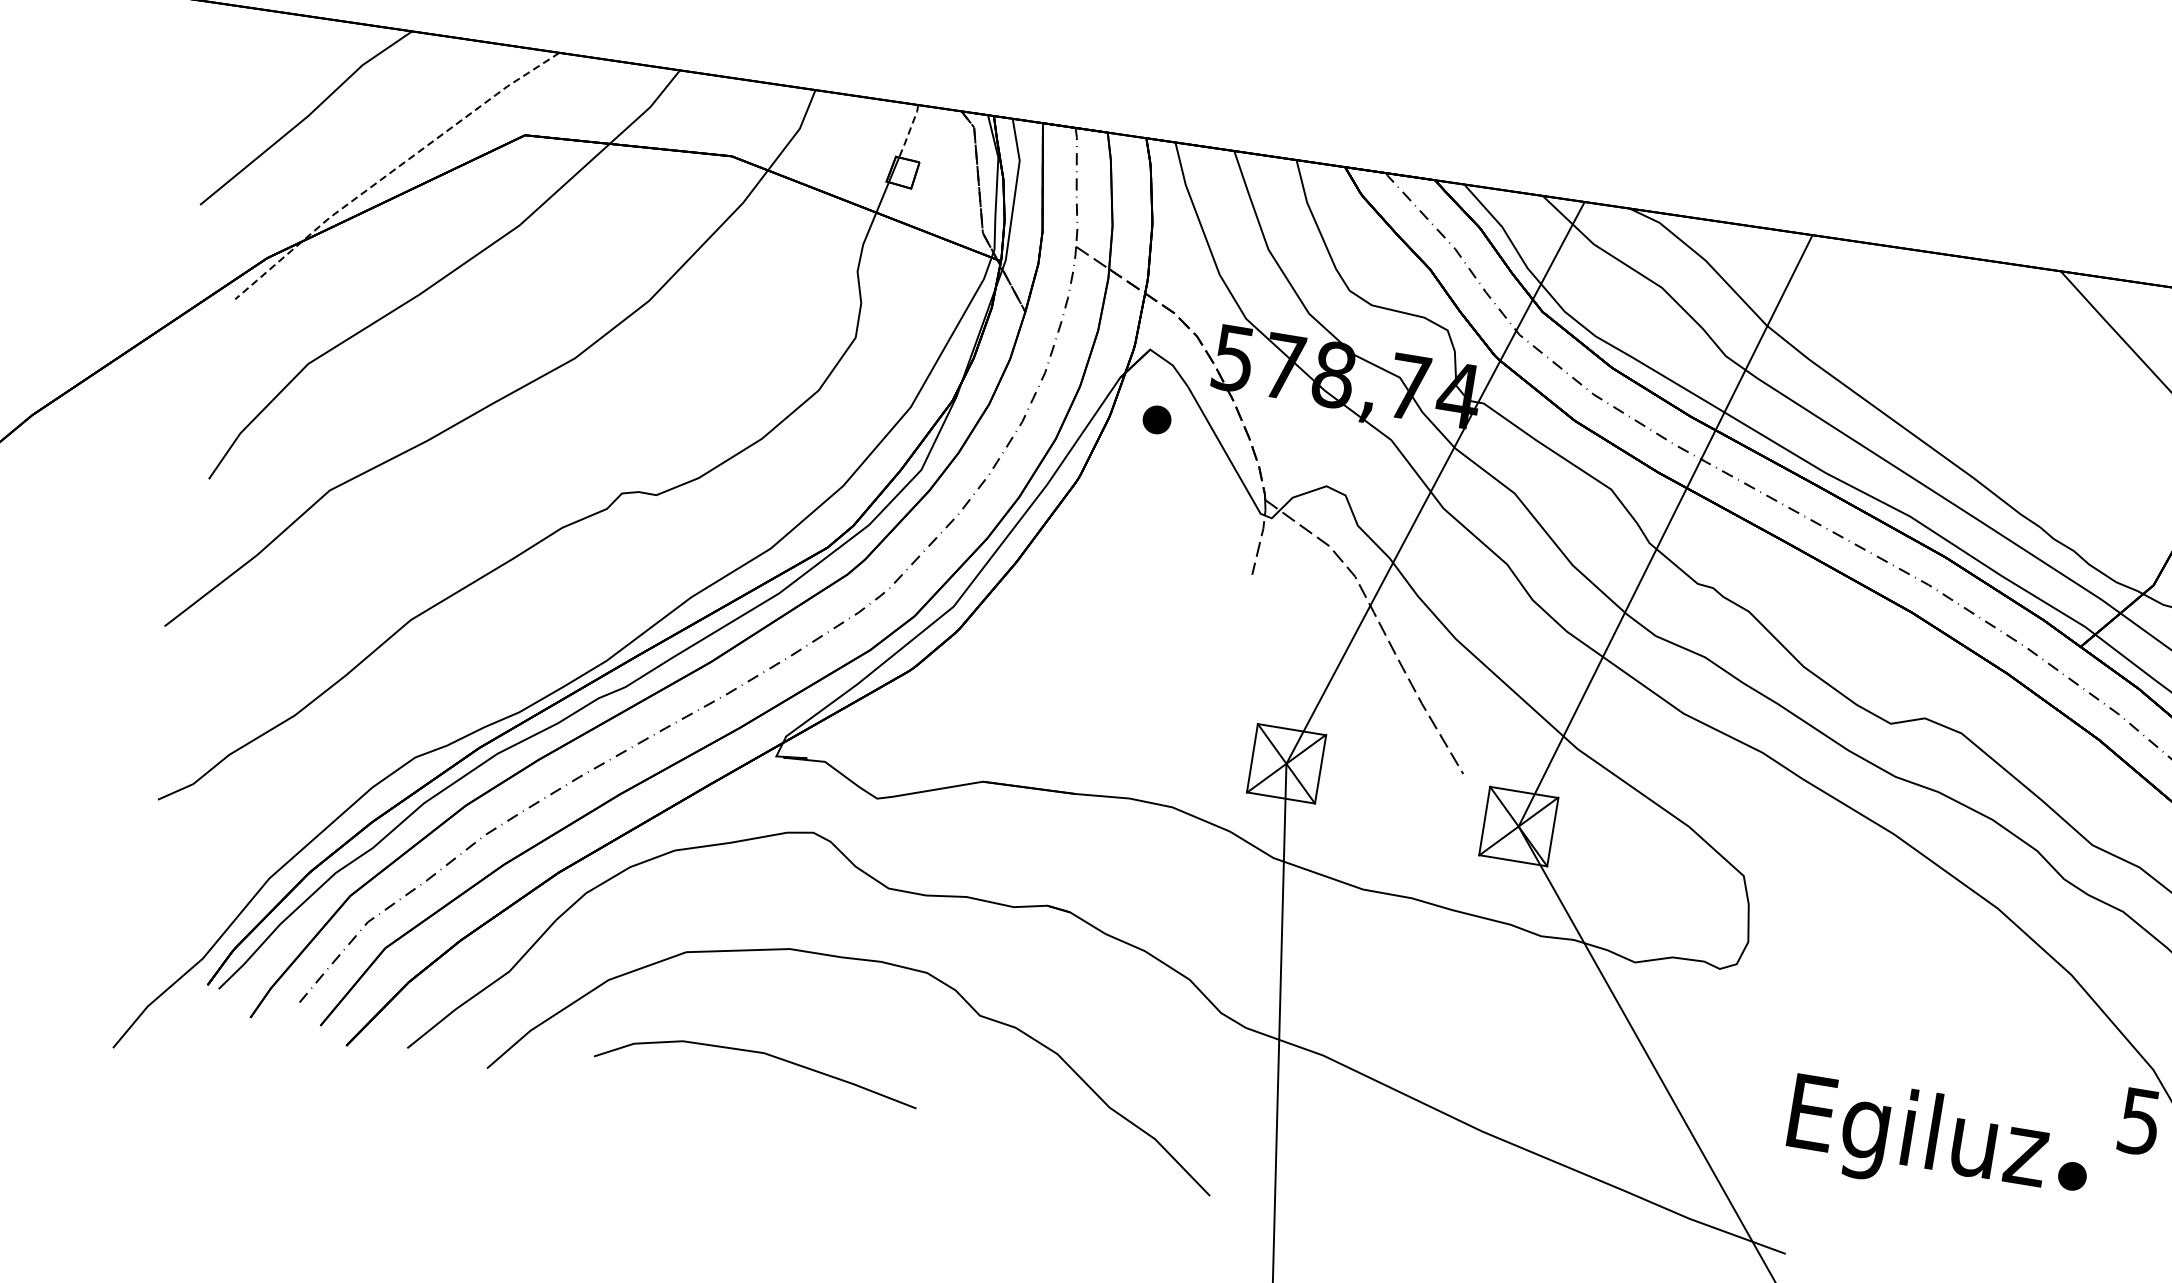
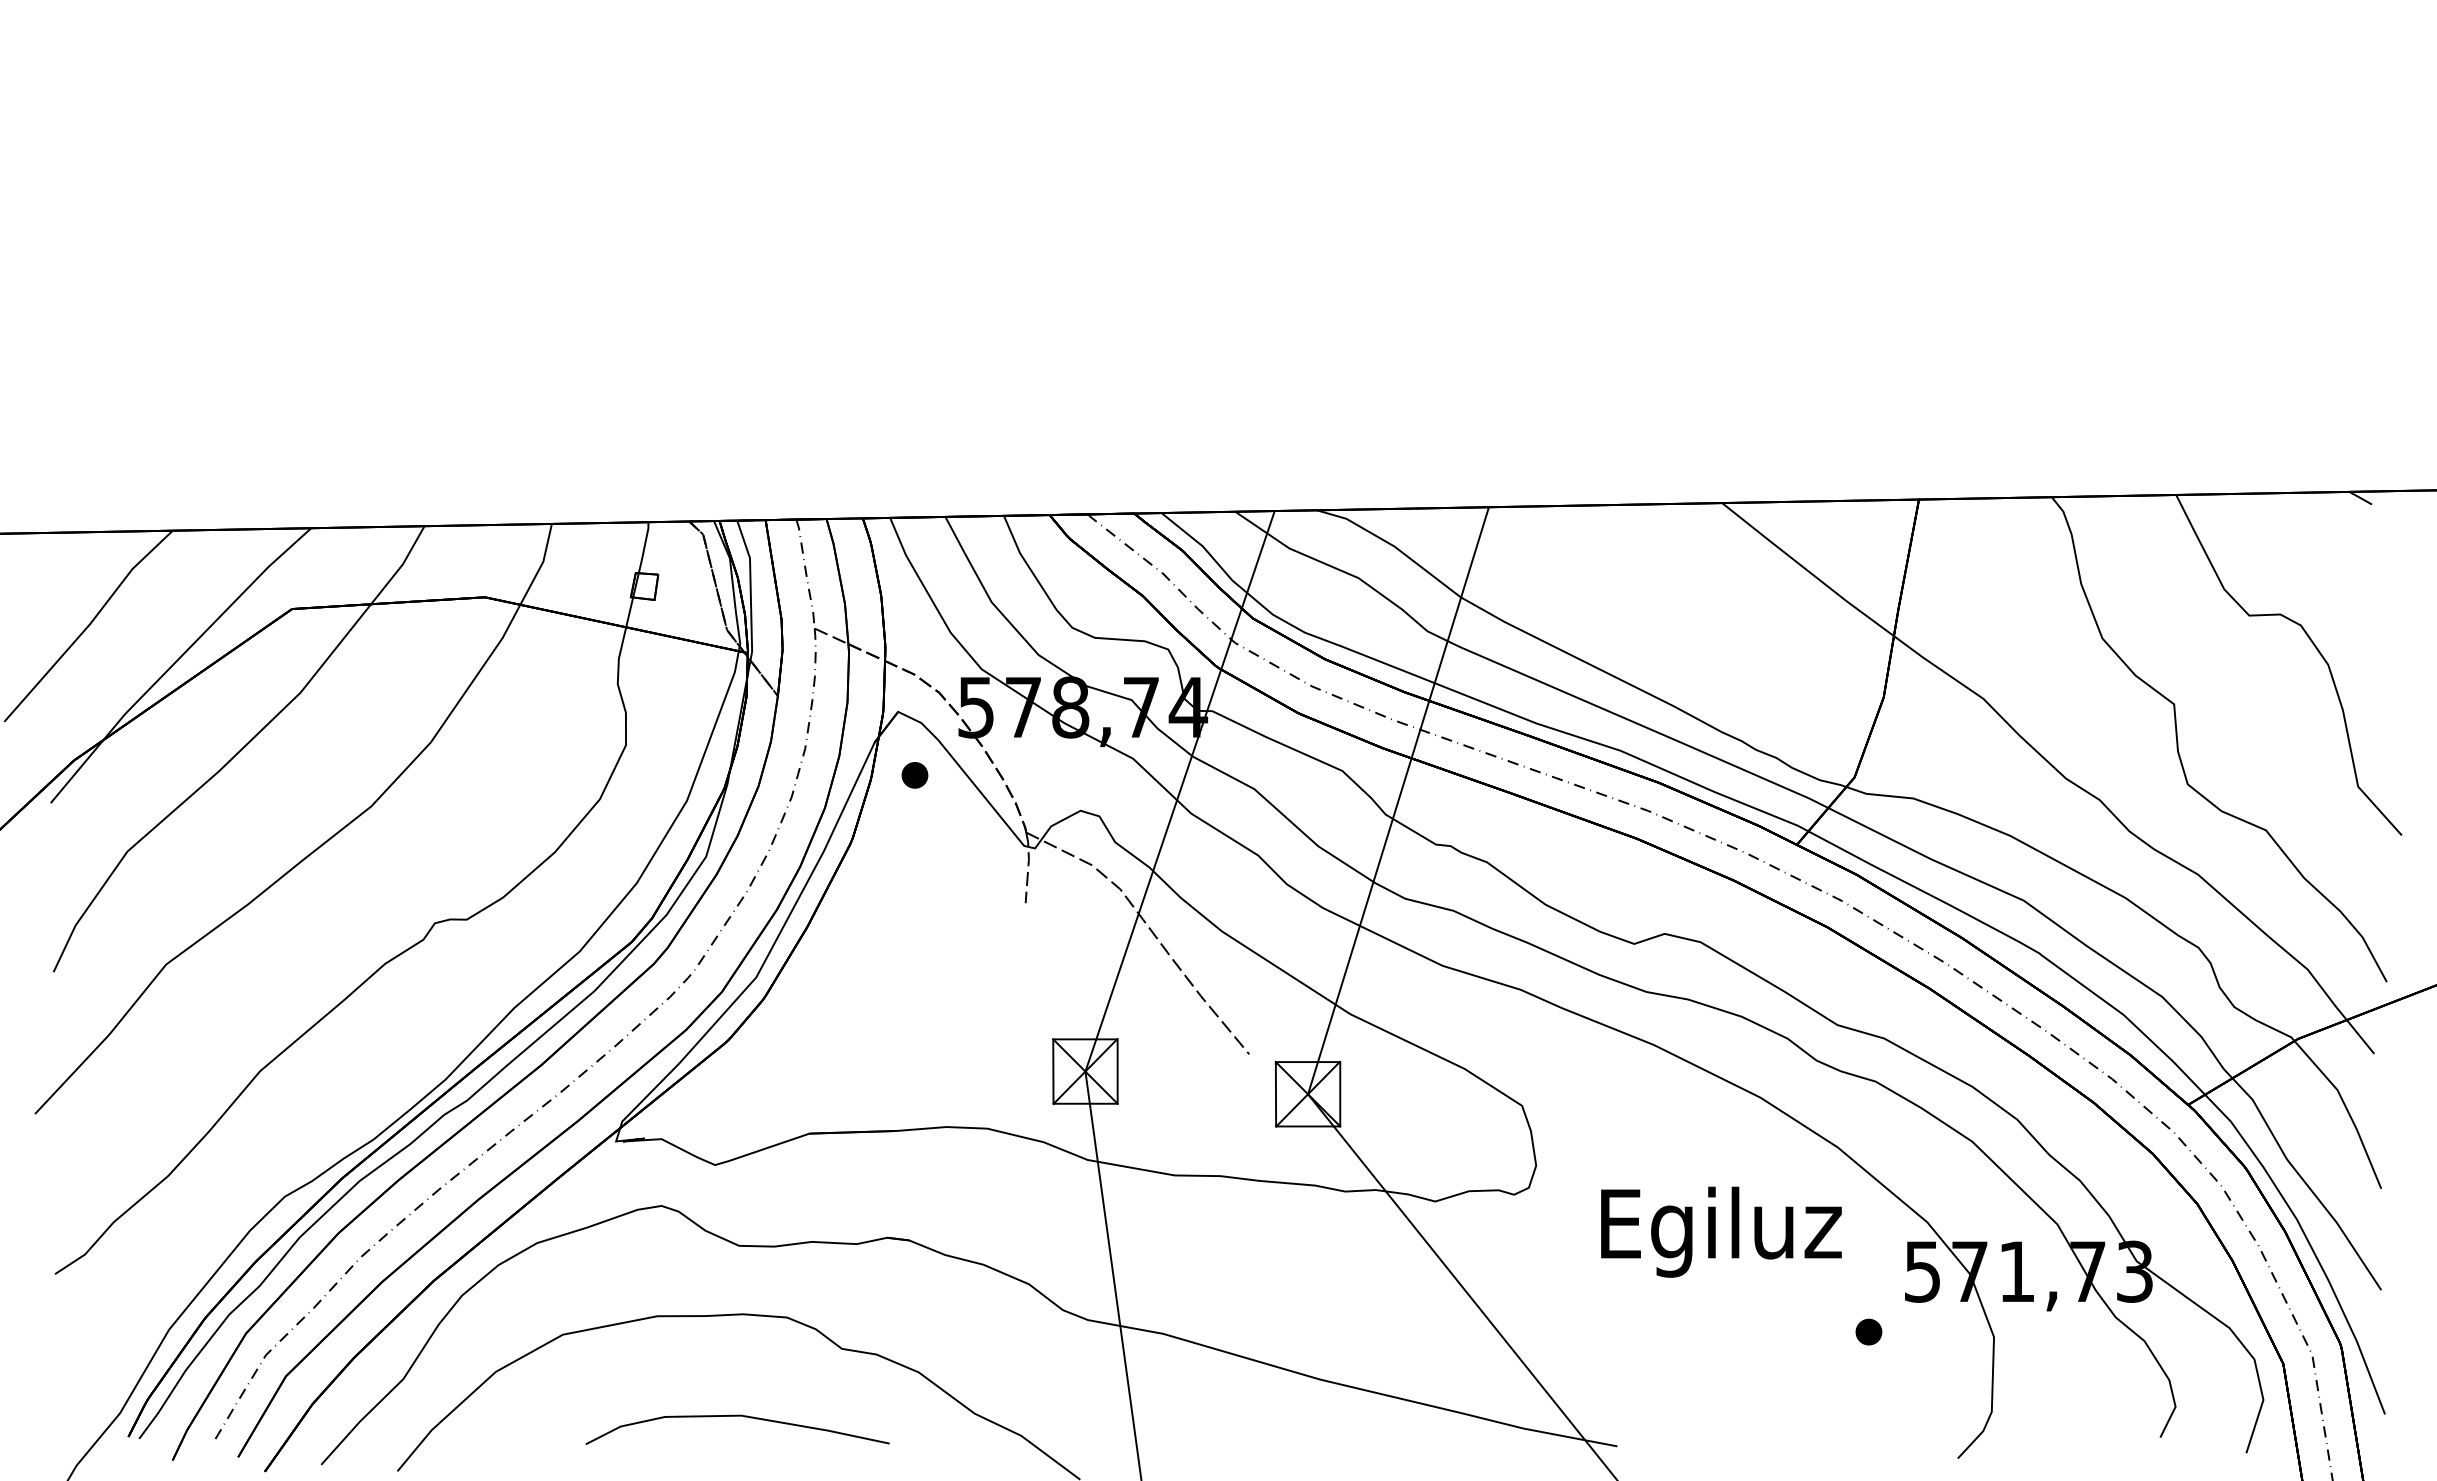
line: (909, 131) -> (644, 547), dashed -> solid
line: (393, 170) -> (176, 661), dashed -> solid
curve: (759, 1053) -> (737, 1416), moved
text: (1918, 1138) -> (1721, 1231), moved

